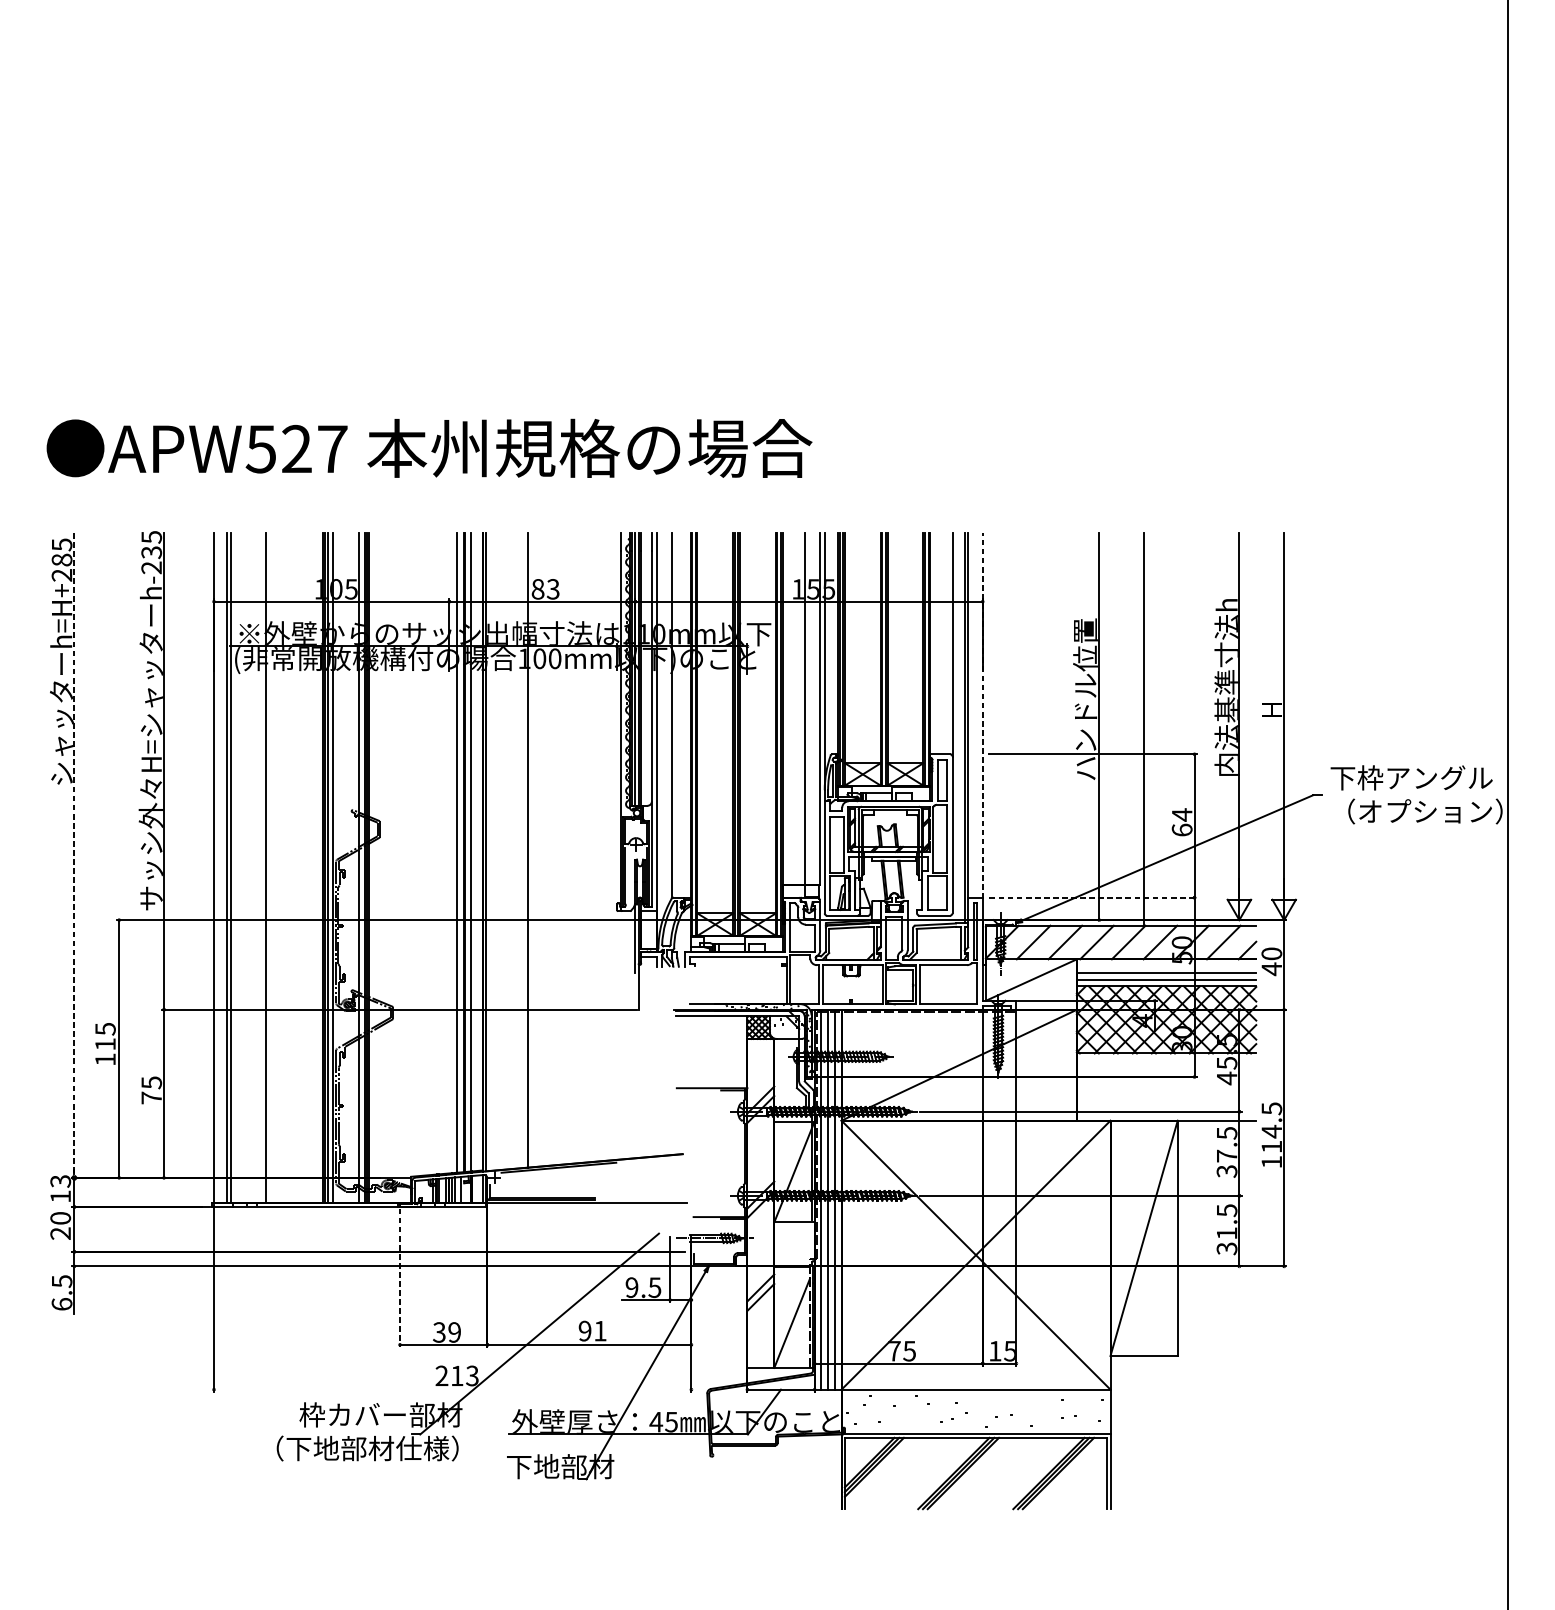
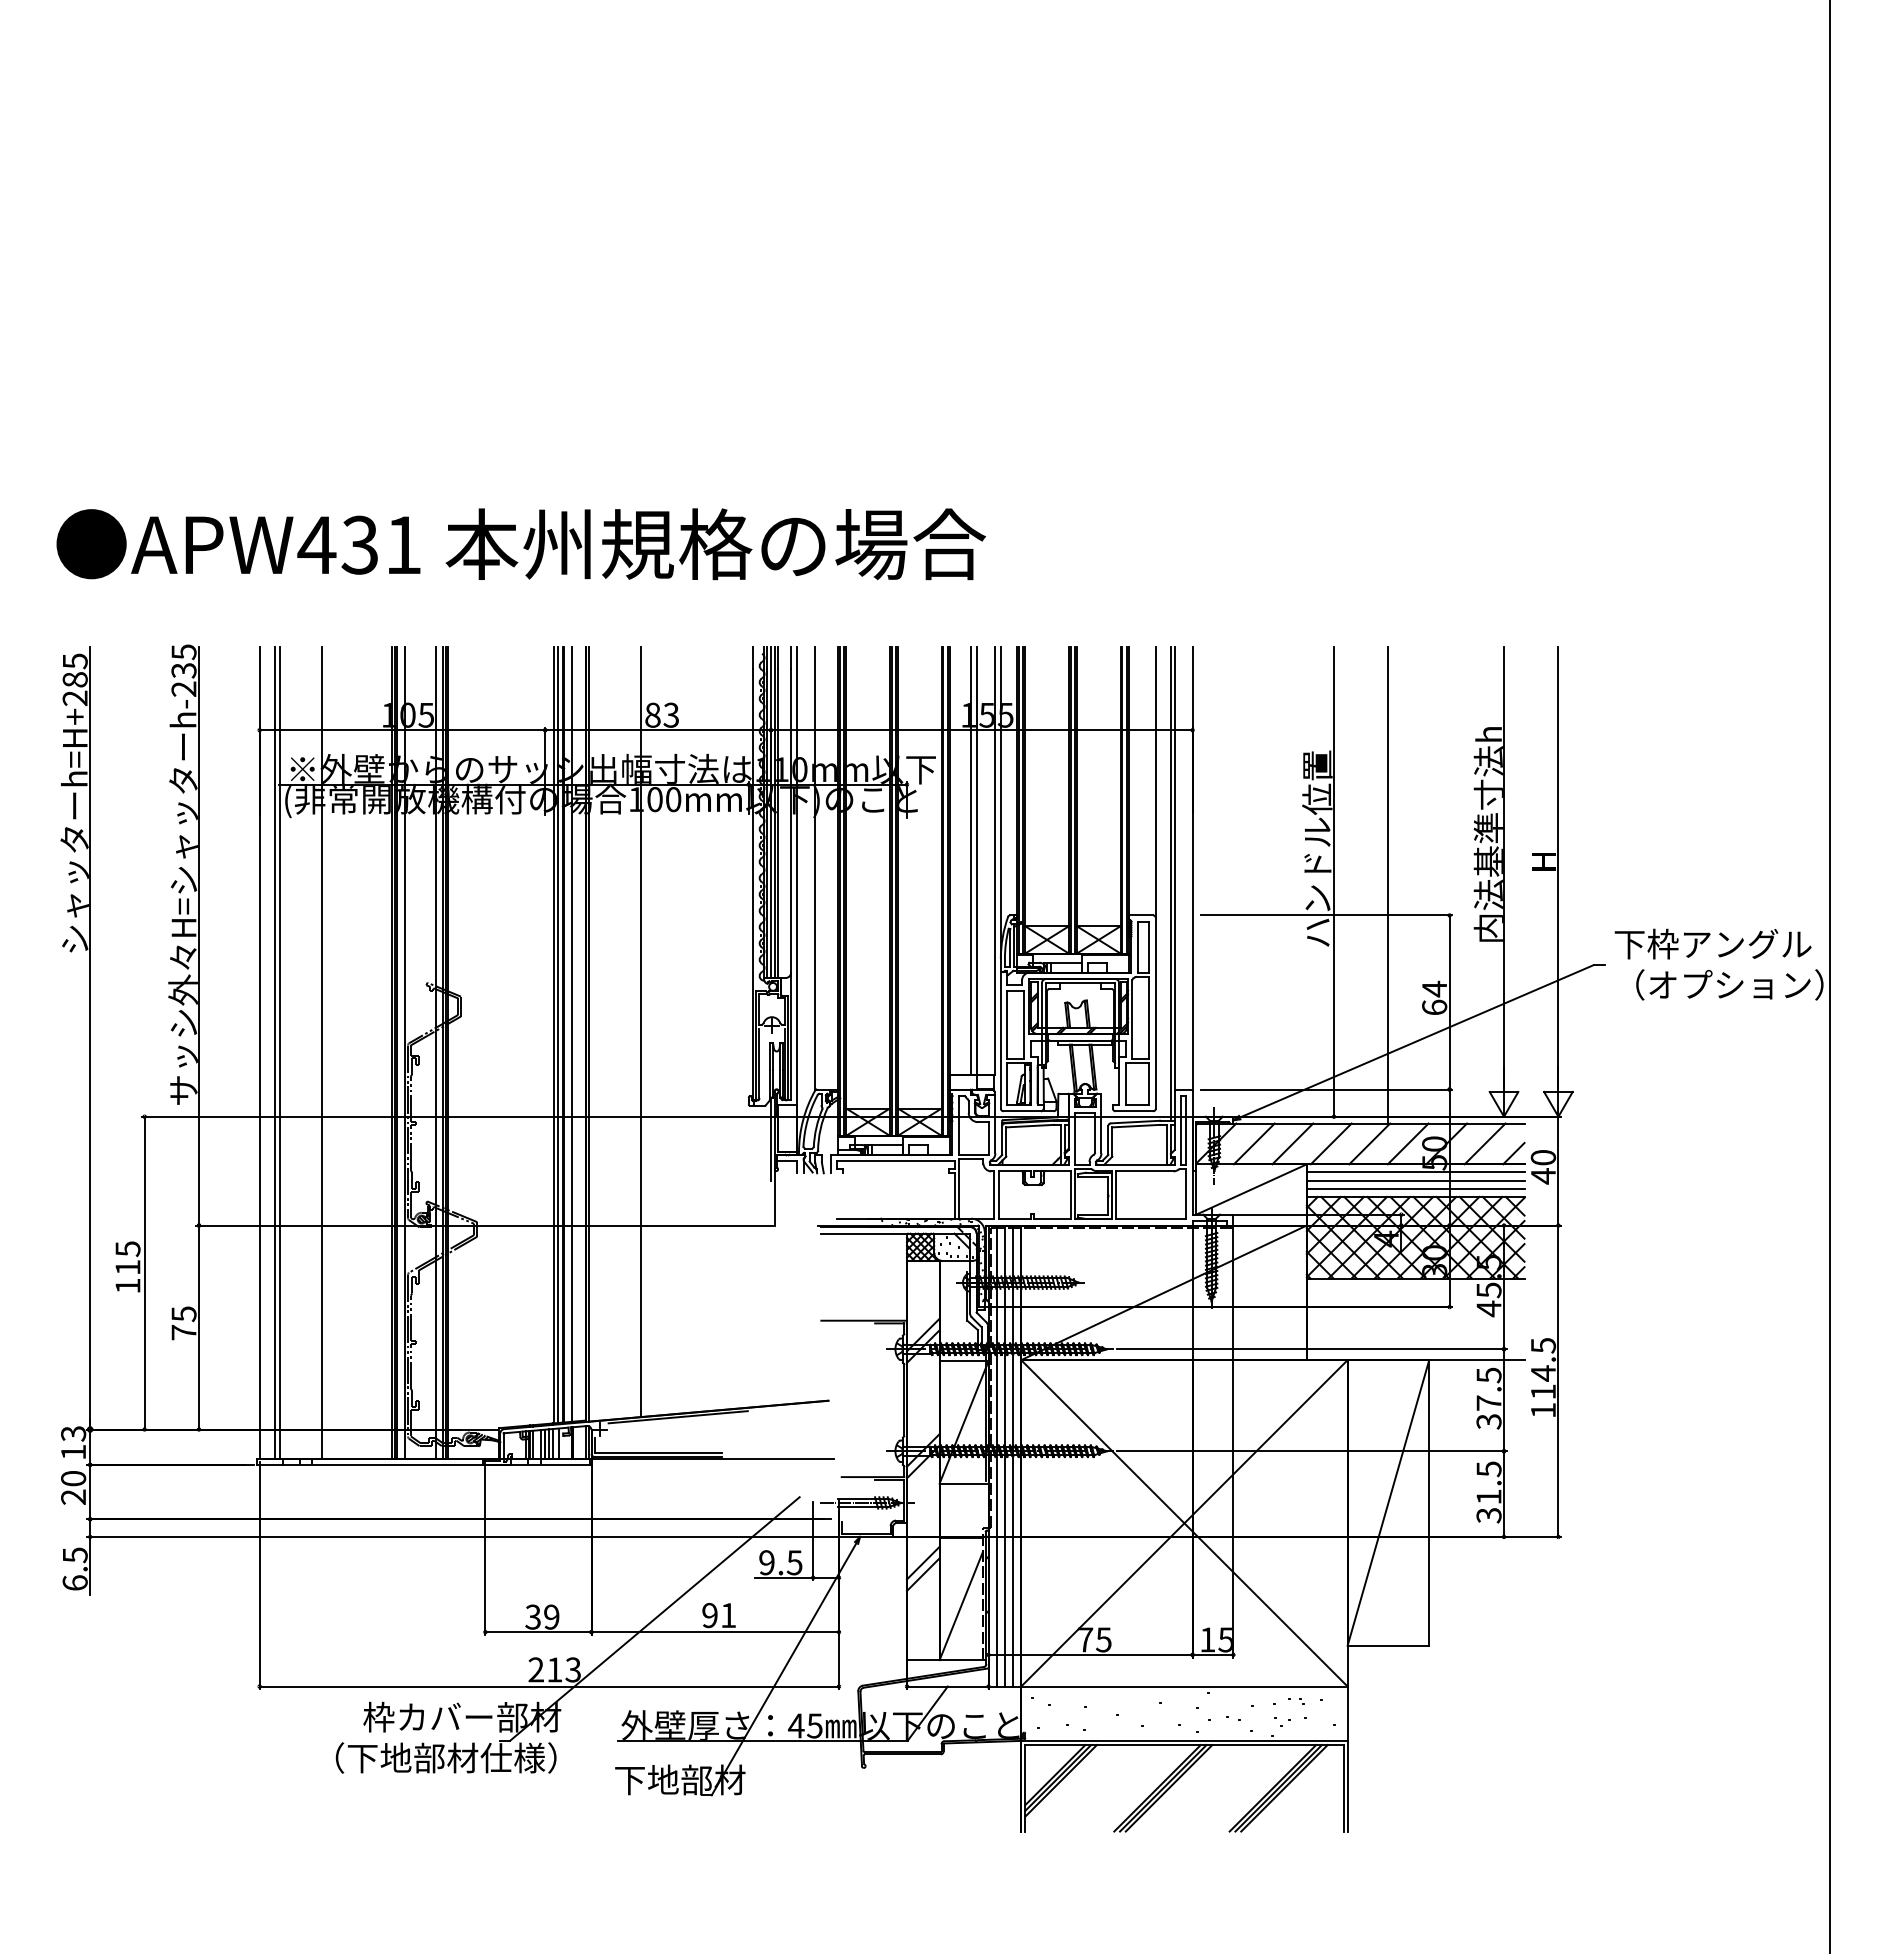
text: (296, 449) -> (359, 545), APW527 -> APW431
line: (800, 709) -> (971, 860), added
line: (982, 715) -> (1192, 868), dashed -> solid
line: (460, 852) -> (558, 1034), added
line: (74, 855) -> (90, 1038), dashed -> solid
line: (1093, 897) -> (1326, 1089), dashed -> solid
line: (1166, 966) -> (1415, 1172), added
line: (400, 1278) -> (485, 1551), dashed -> solid
line: (452, 1389) -> (549, 1686), added

